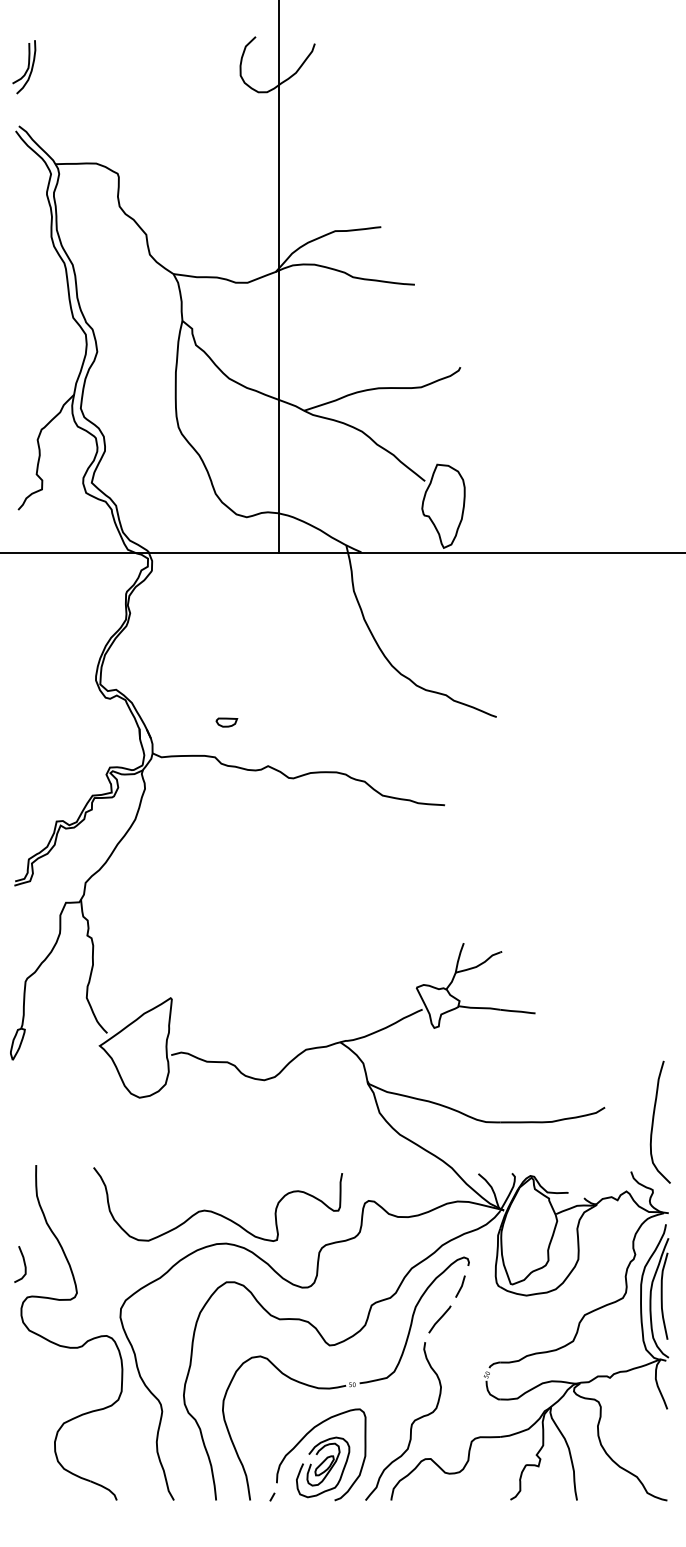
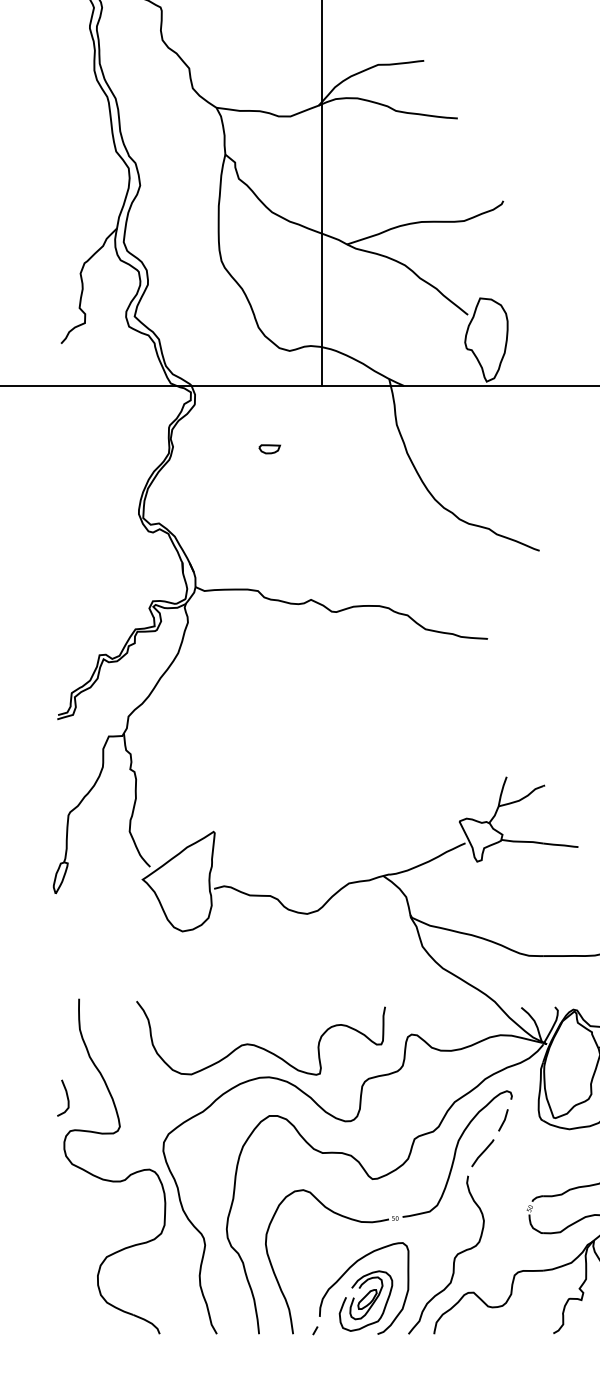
part: (226, 722) -> (269, 449), moved

